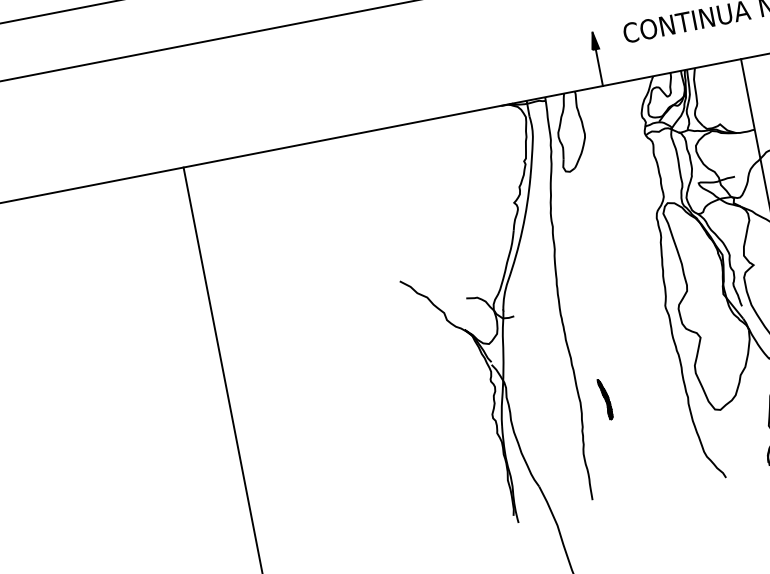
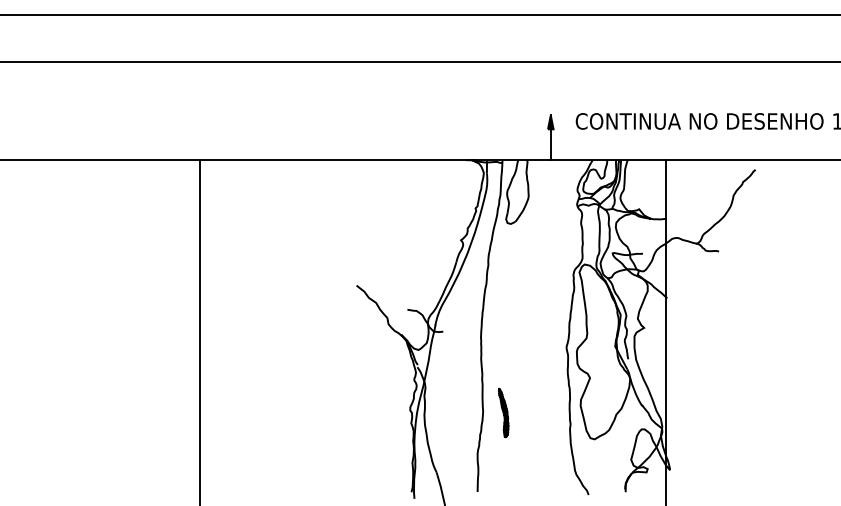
part: (605, 399) -> (503, 412), size x1.43

